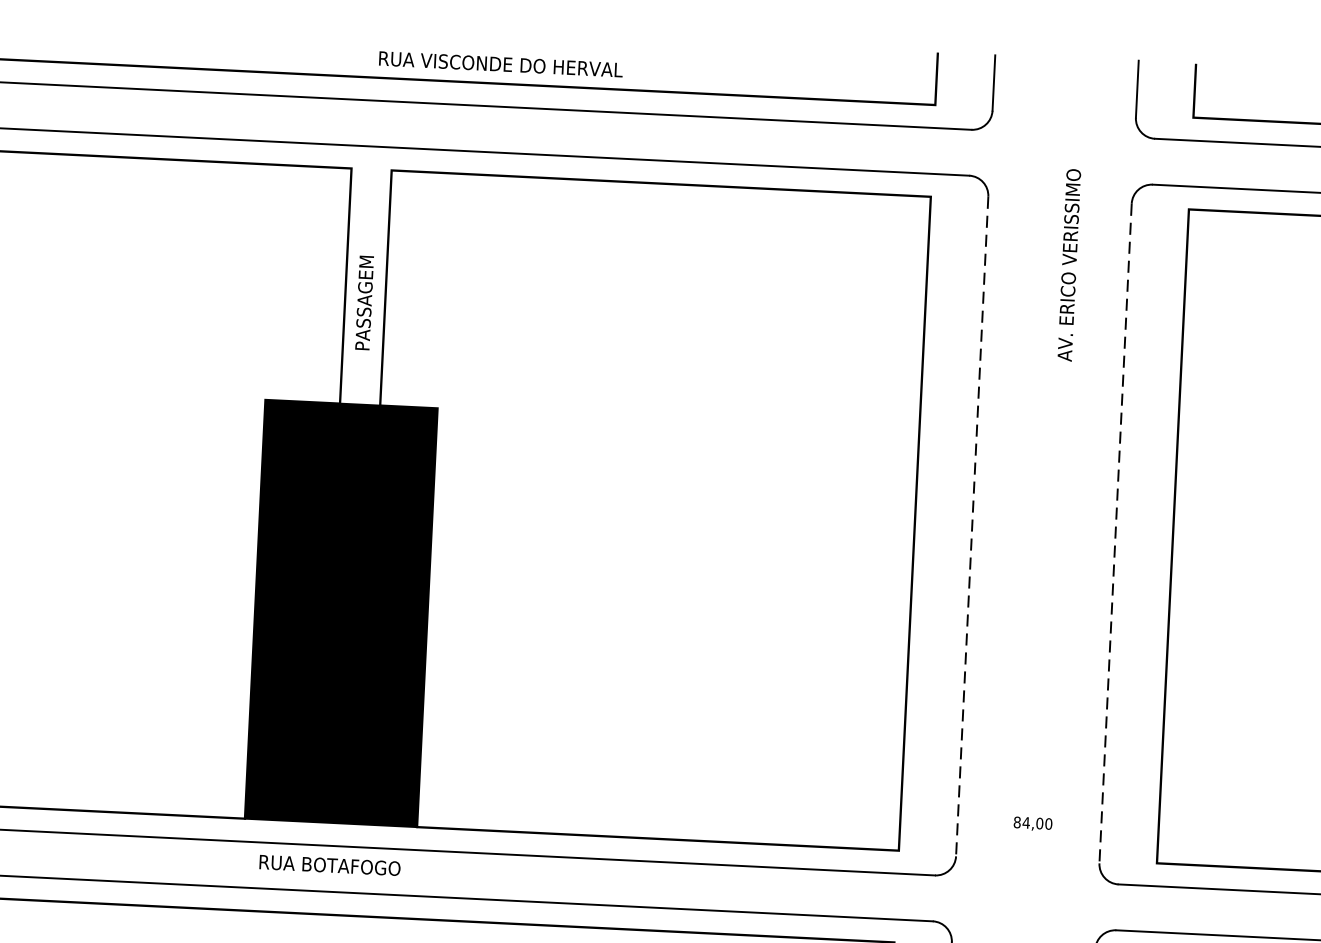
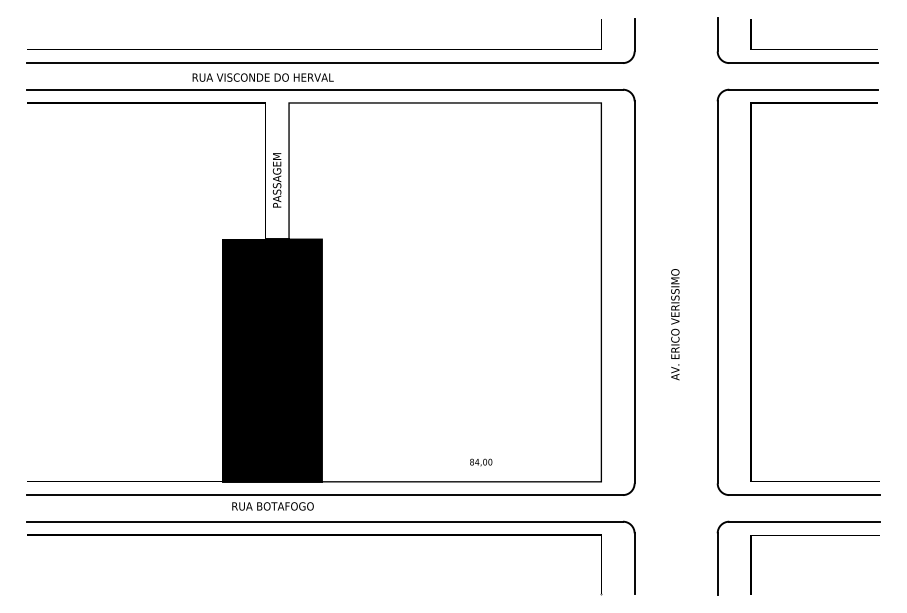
text: (499, 64) -> (262, 77), moved
text: (1069, 265) -> (675, 324), moved
line: (971, 526) -> (634, 292), dashed -> solid
line: (1115, 533) -> (717, 292), dashed -> solid
text: (1033, 823) -> (481, 462), moved

